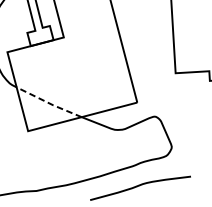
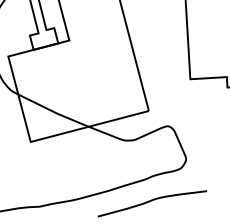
line: (49, 103) -> (53, 111), dashed -> solid

